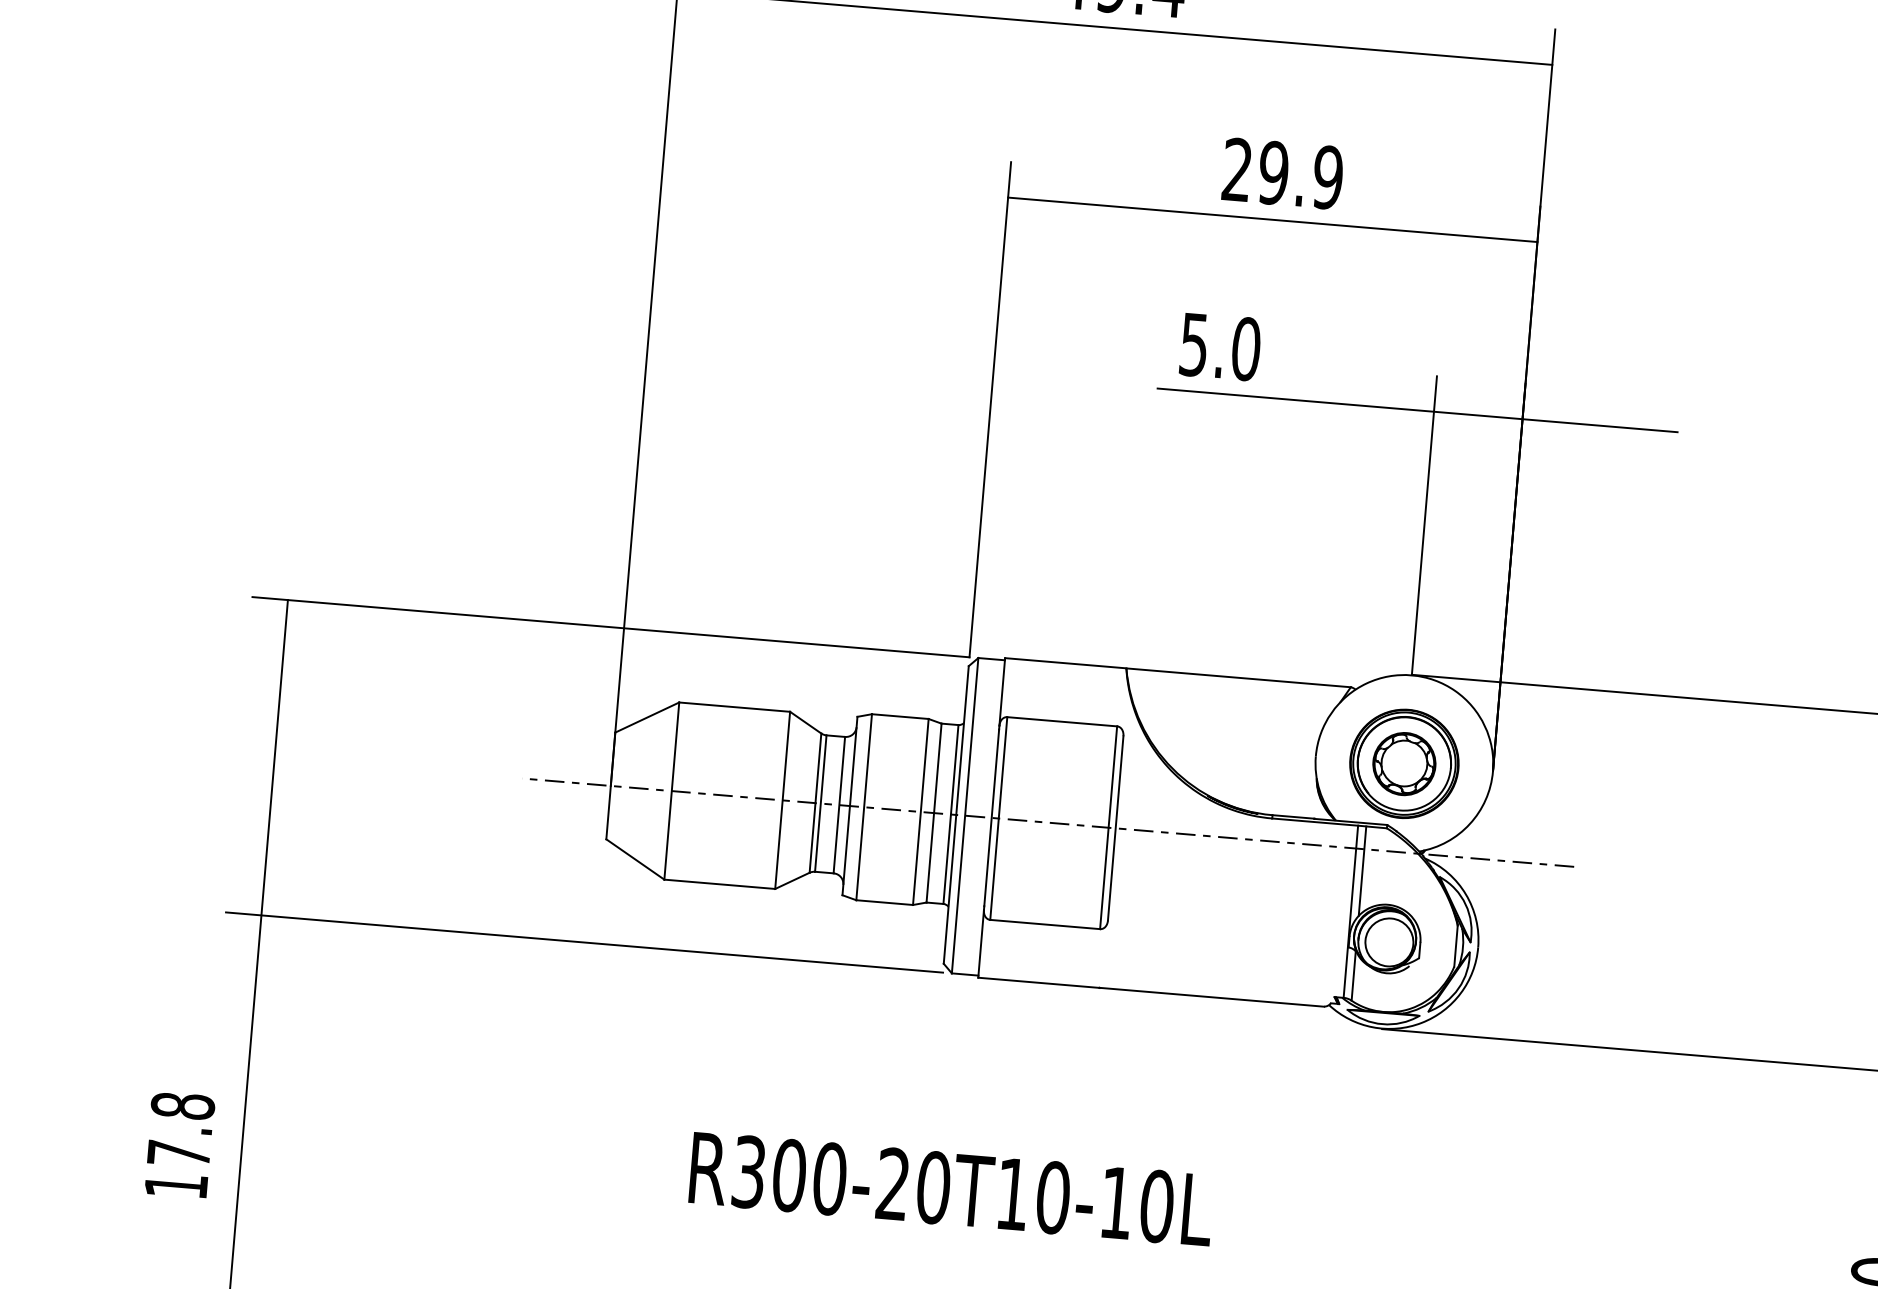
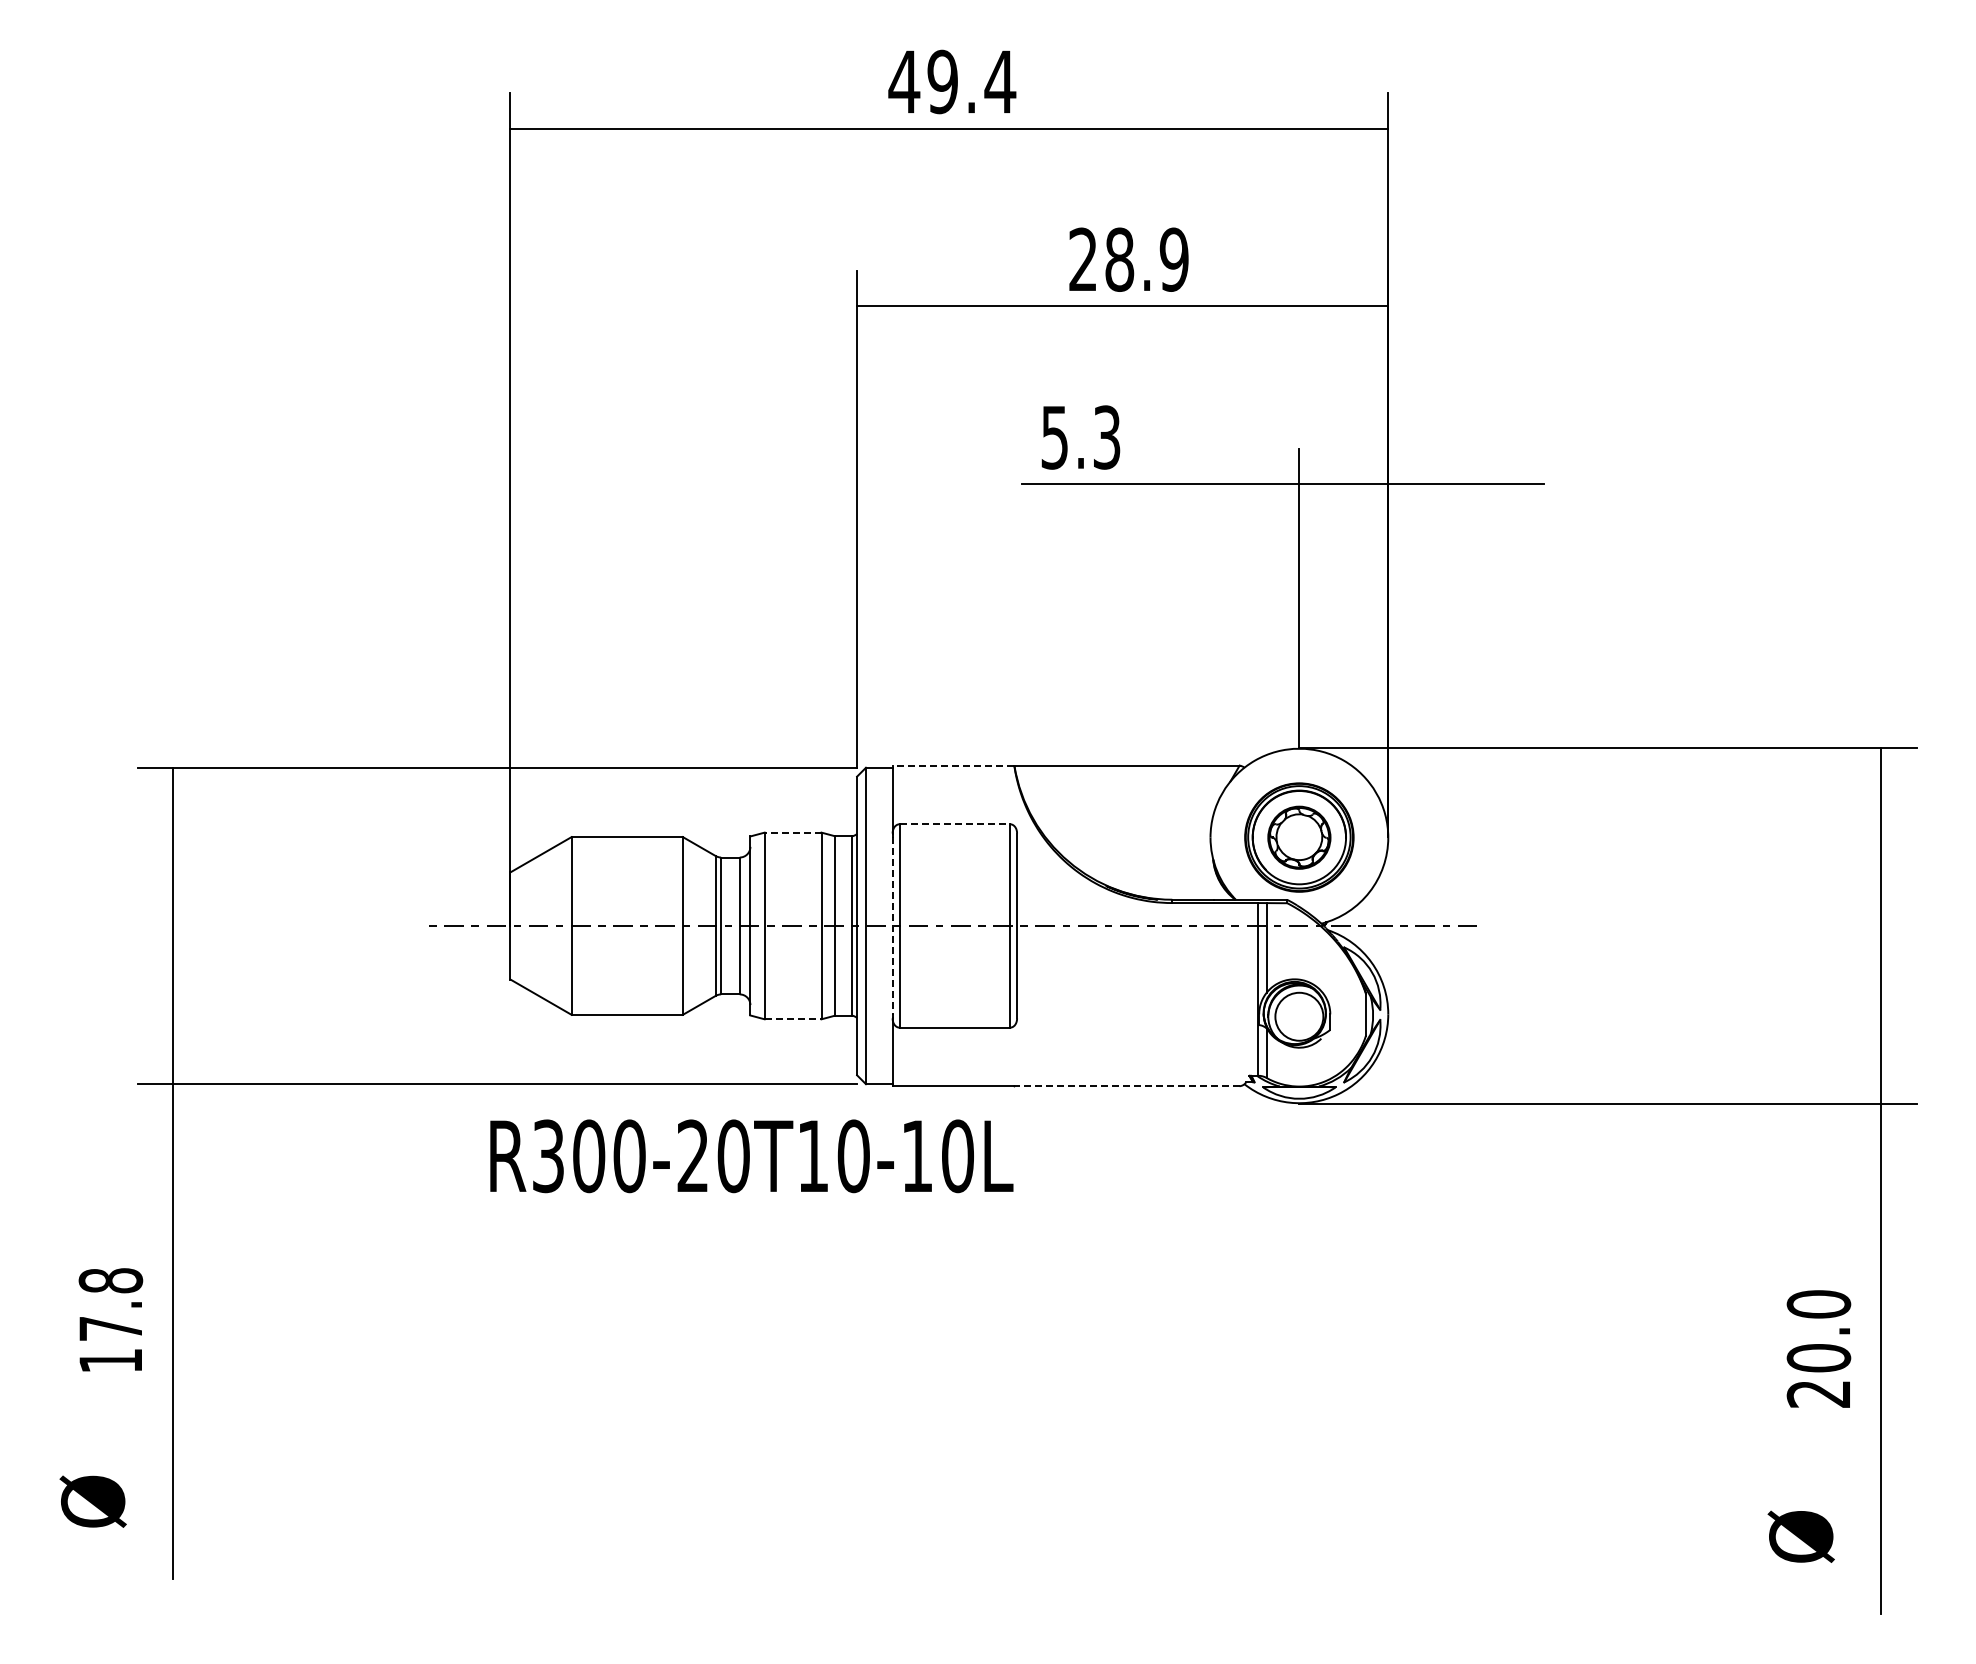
text: (1273, 172) -> (1119, 259), 29.9 -> 28.9
text: (1245, 349) -> (1106, 437), 5.0 -> 5.3
line: (1065, 663) -> (953, 765), solid -> dashed
line: (899, 716) -> (792, 832), solid -> dashed
line: (1062, 722) -> (955, 824), solid -> dashed
line: (991, 817) -> (892, 925), solid -> dashed
line: (885, 902) -> (793, 1019), solid -> dashed
line: (1212, 997) -> (1127, 1086), solid -> dashed
text: (951, 1189) -> (751, 1156), moved

